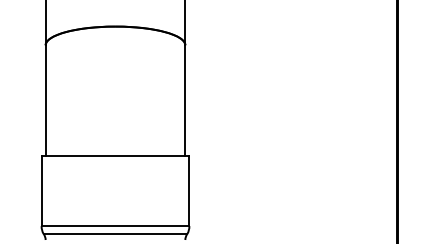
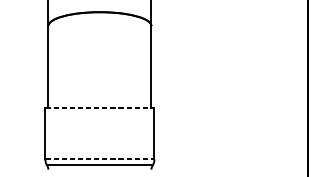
line: (115, 156) -> (99, 108), solid -> dashed
line: (115, 226) -> (99, 159), solid -> dashed

